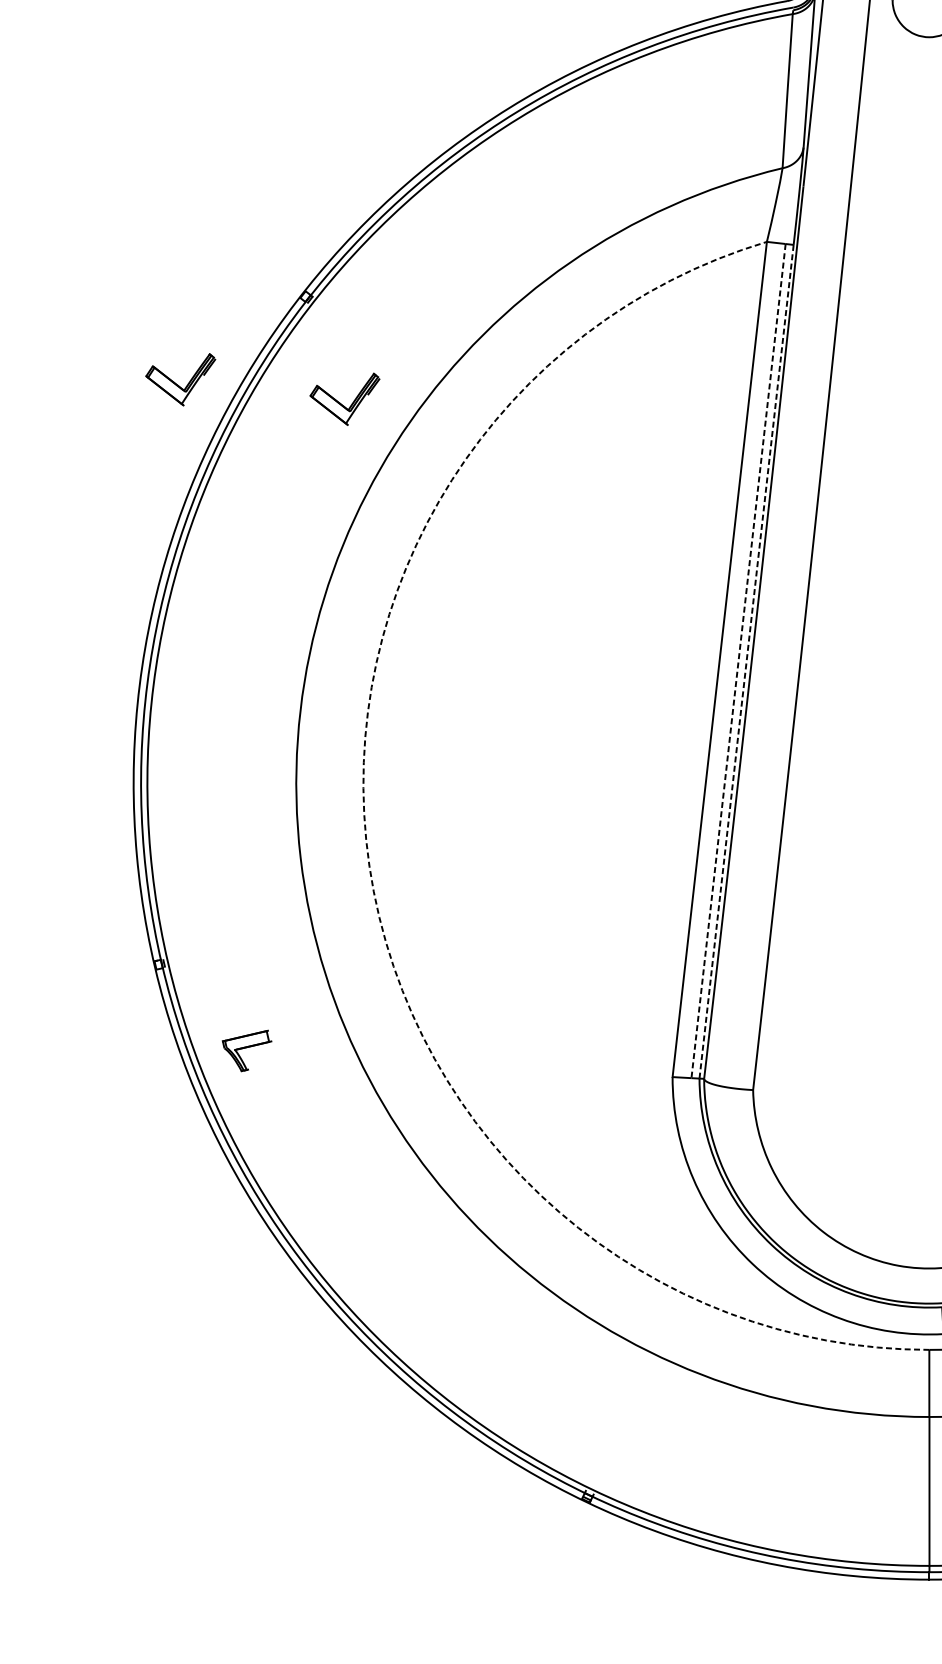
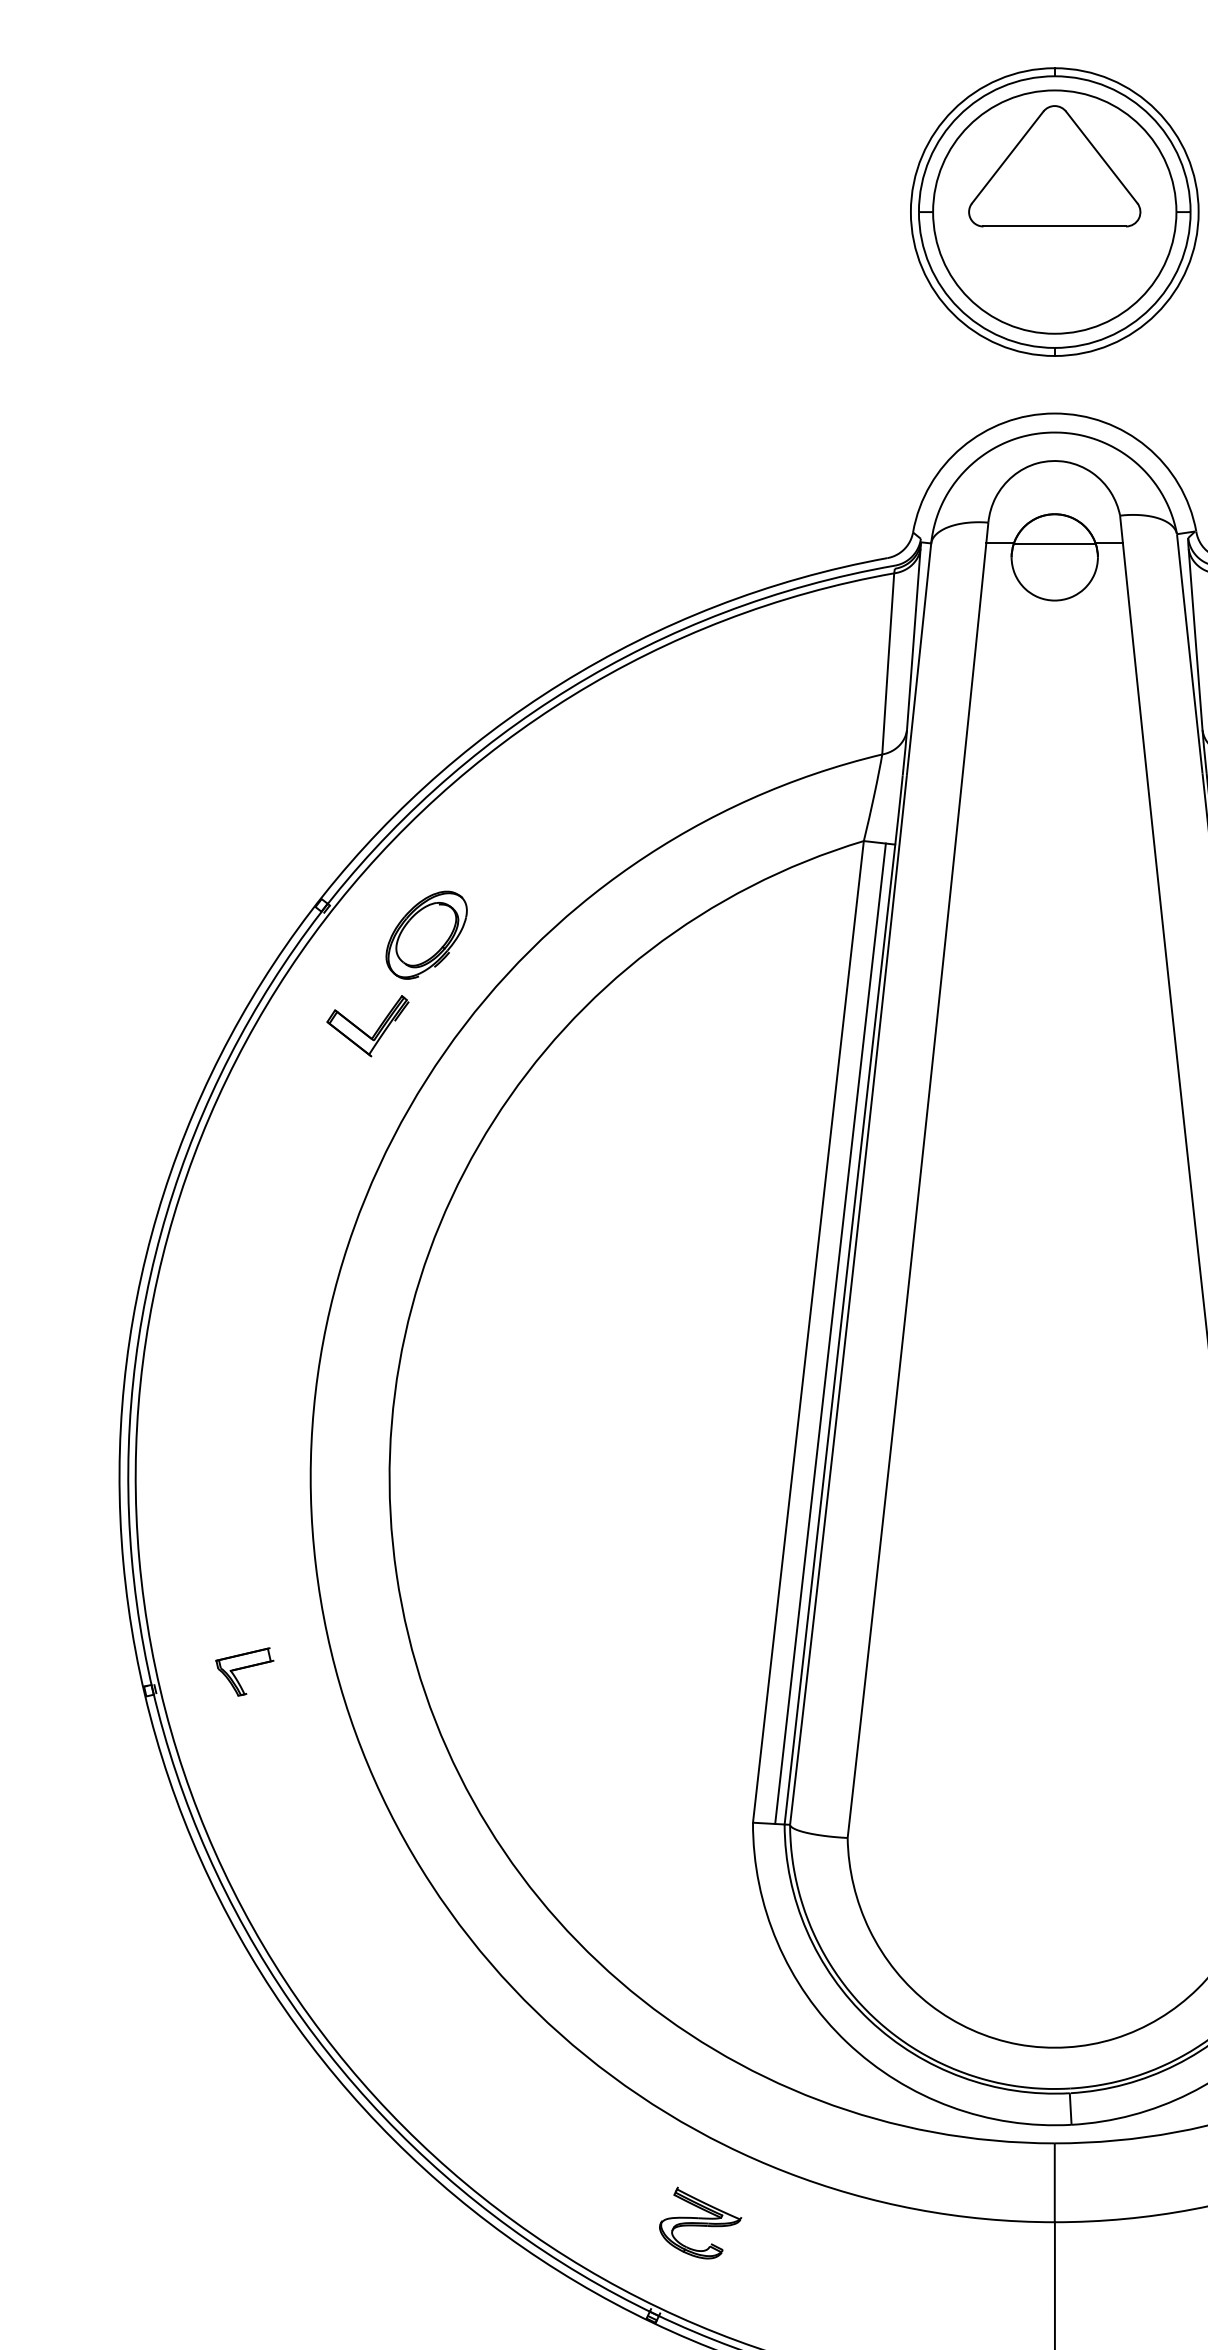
part: (394, 321) -> (426, 934), added
part: (180, 380) -> (174, 1003), removed
line: (738, 661) -> (830, 1334), dashed -> solid
line: (747, 661) -> (840, 1334), dashed -> solid
arc: (369, 865) -> (396, 1574), dashed -> solid
part: (246, 1050) -> (244, 1671), moved
part: (627, 1417) -> (700, 2222), added

